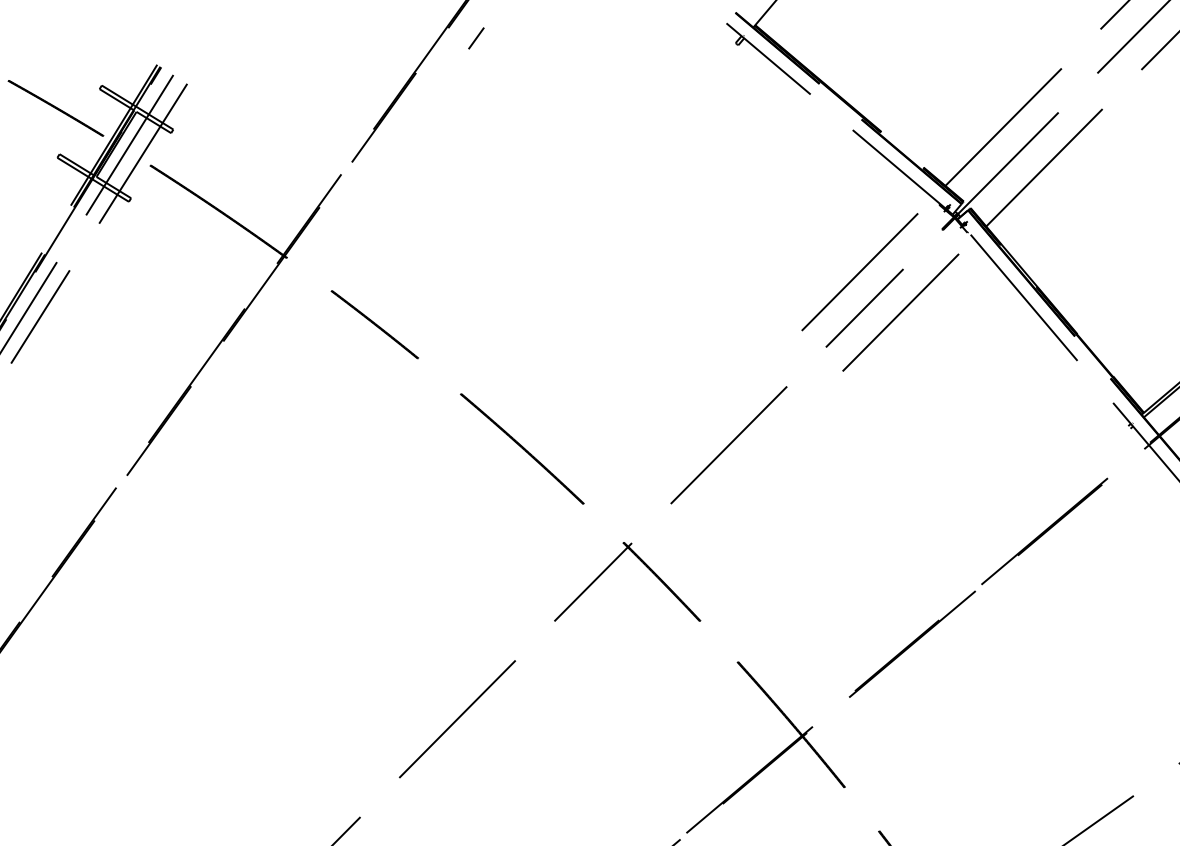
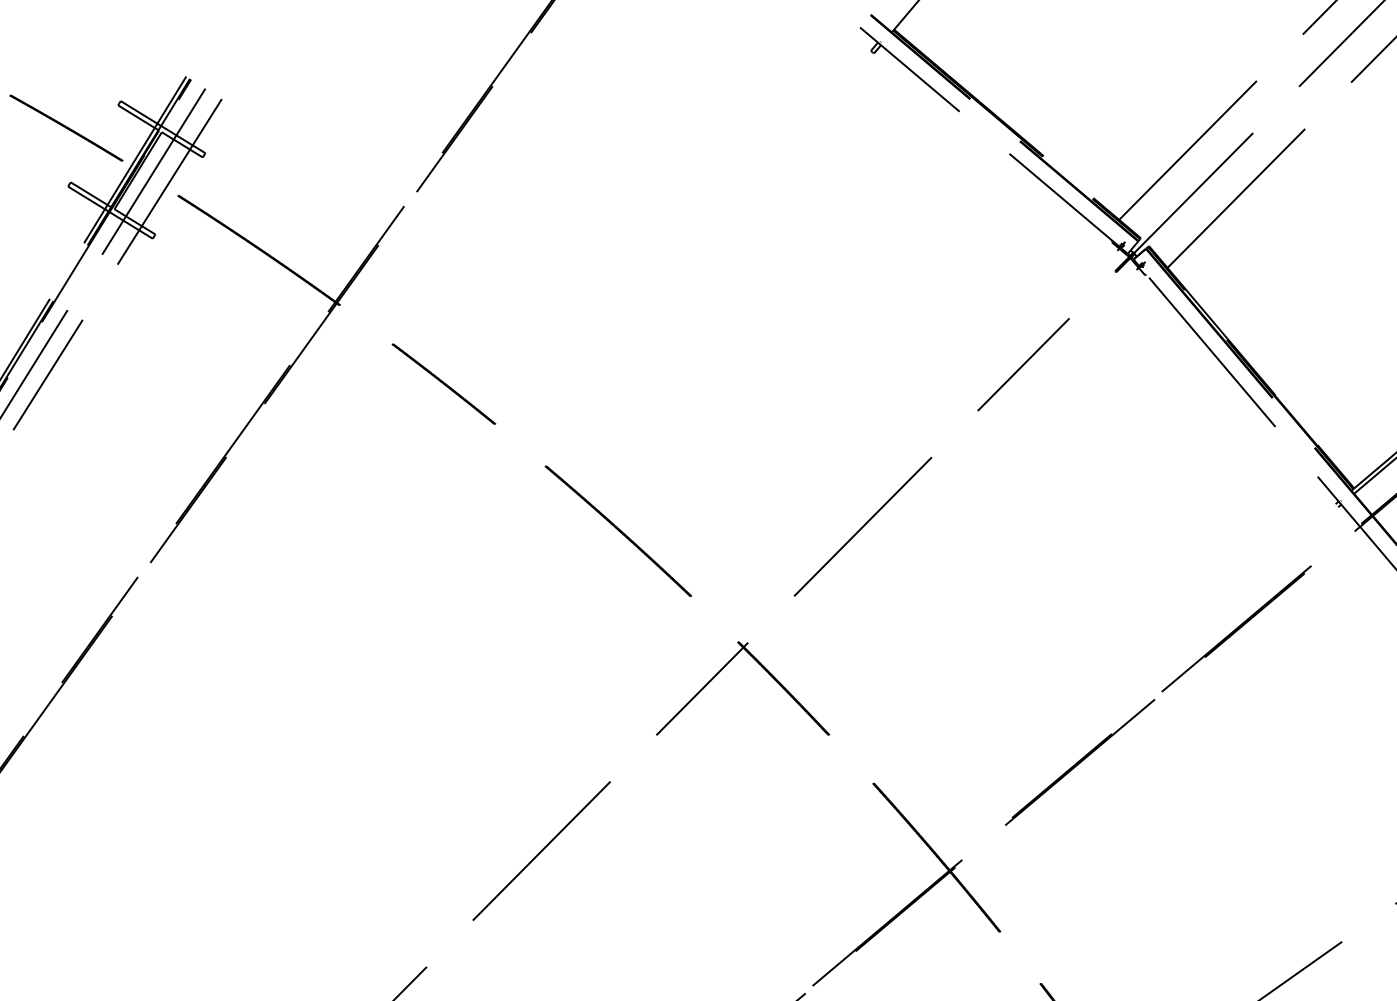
line: (475, 38) -> (563, 45), removed
line: (867, 264) -> (1026, 312), removed
line: (908, 304) -> (1075, 360), removed

